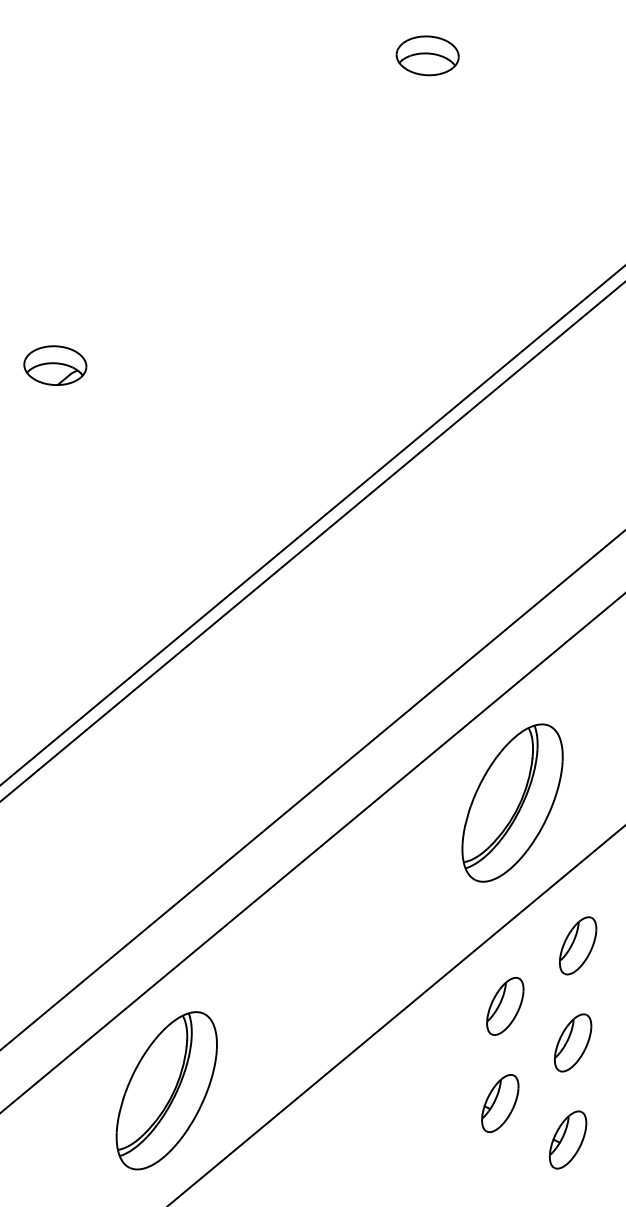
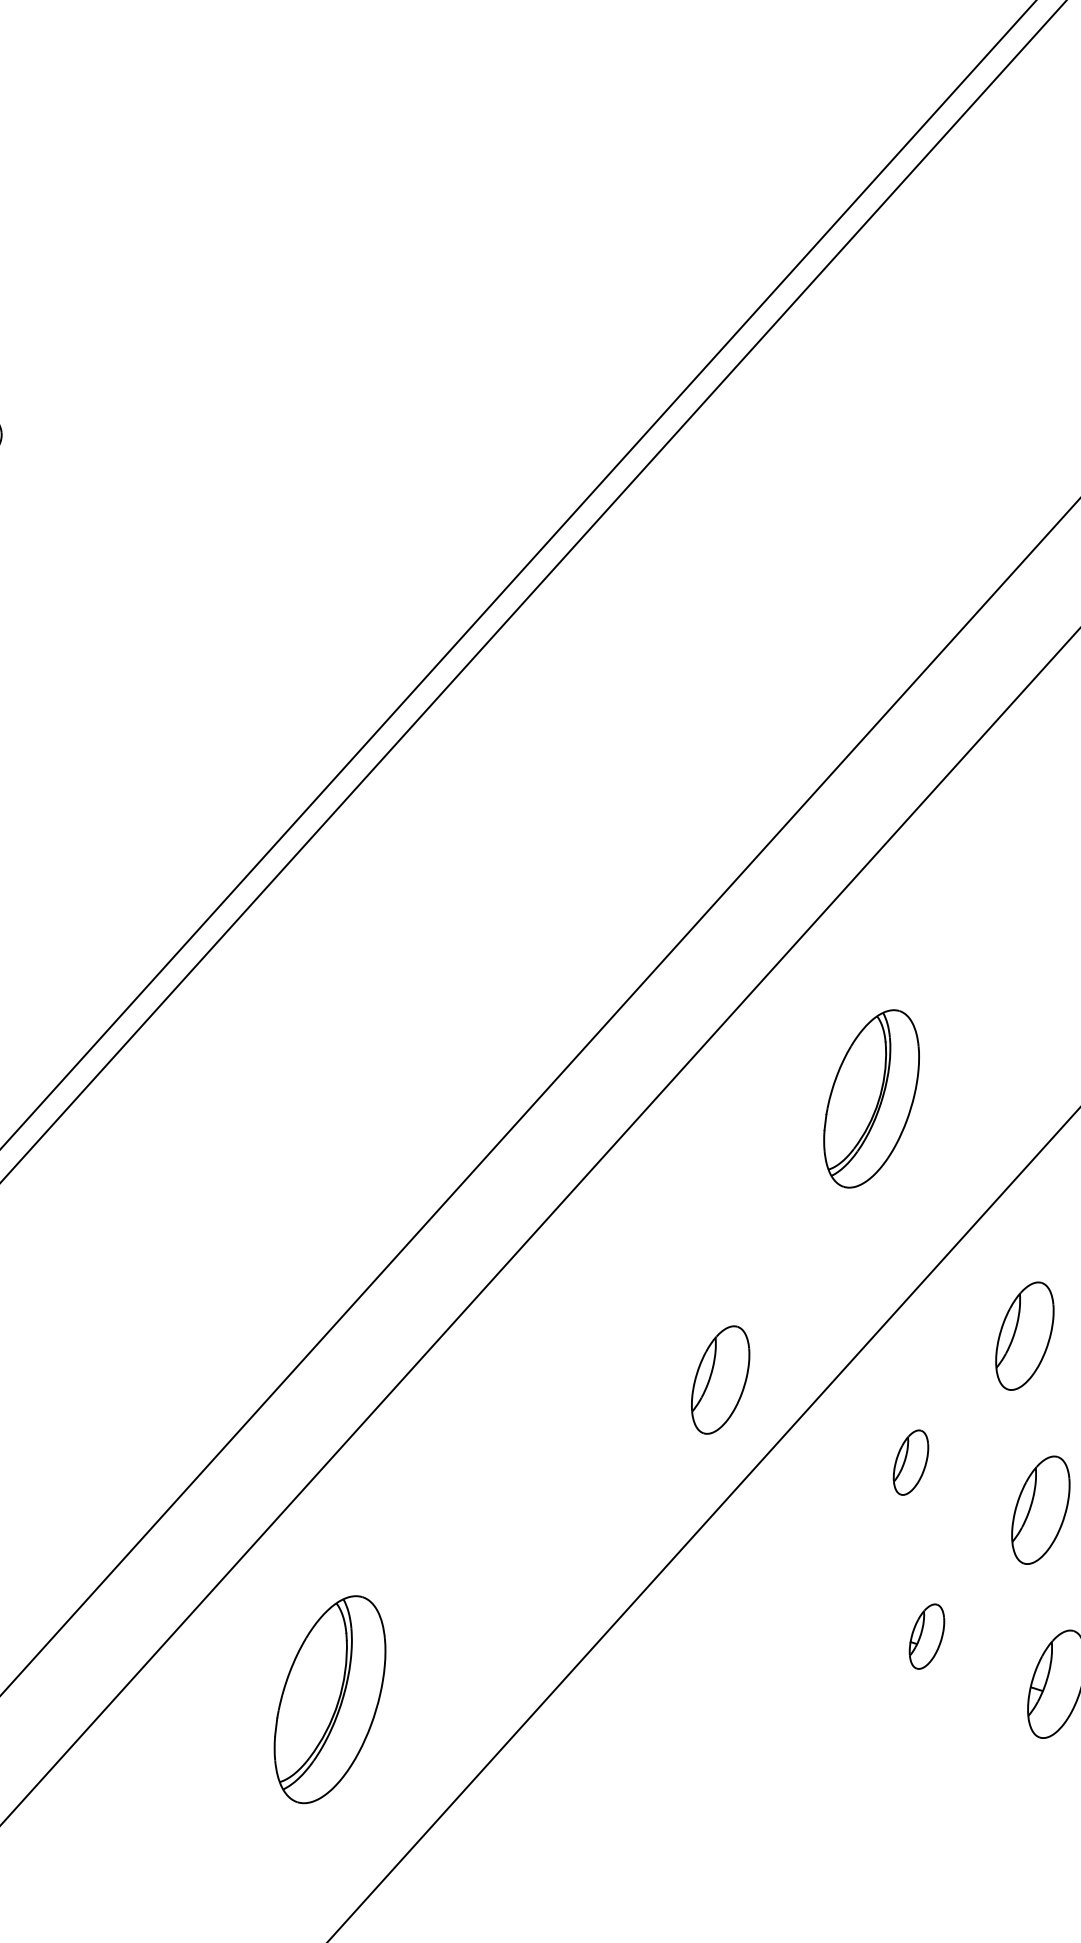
part: (512, 802) -> (871, 1097), size x0.6
part: (407, 945) -> (721, 1379), added
part: (505, 1006) -> (911, 1462), size x0.6
part: (166, 1090) -> (329, 1699), size x0.7
part: (500, 1103) -> (927, 1636), size x0.6

